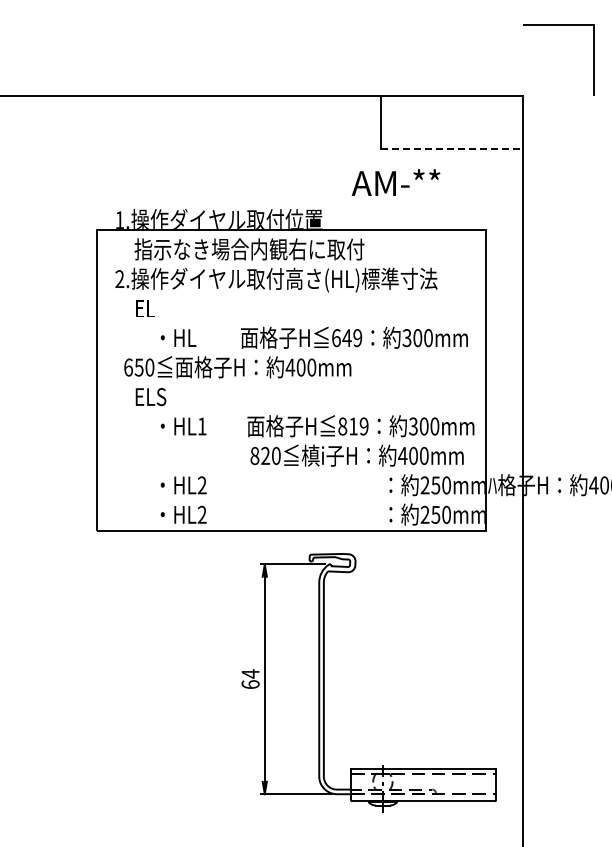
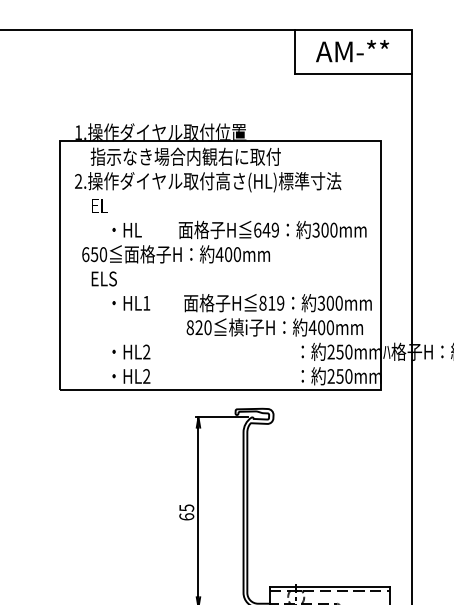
line: (452, 149) -> (353, 74), dashed -> solid
text: (395, 182) -> (352, 51), moved
text: (250, 673) -> (186, 507), 64 -> 65

